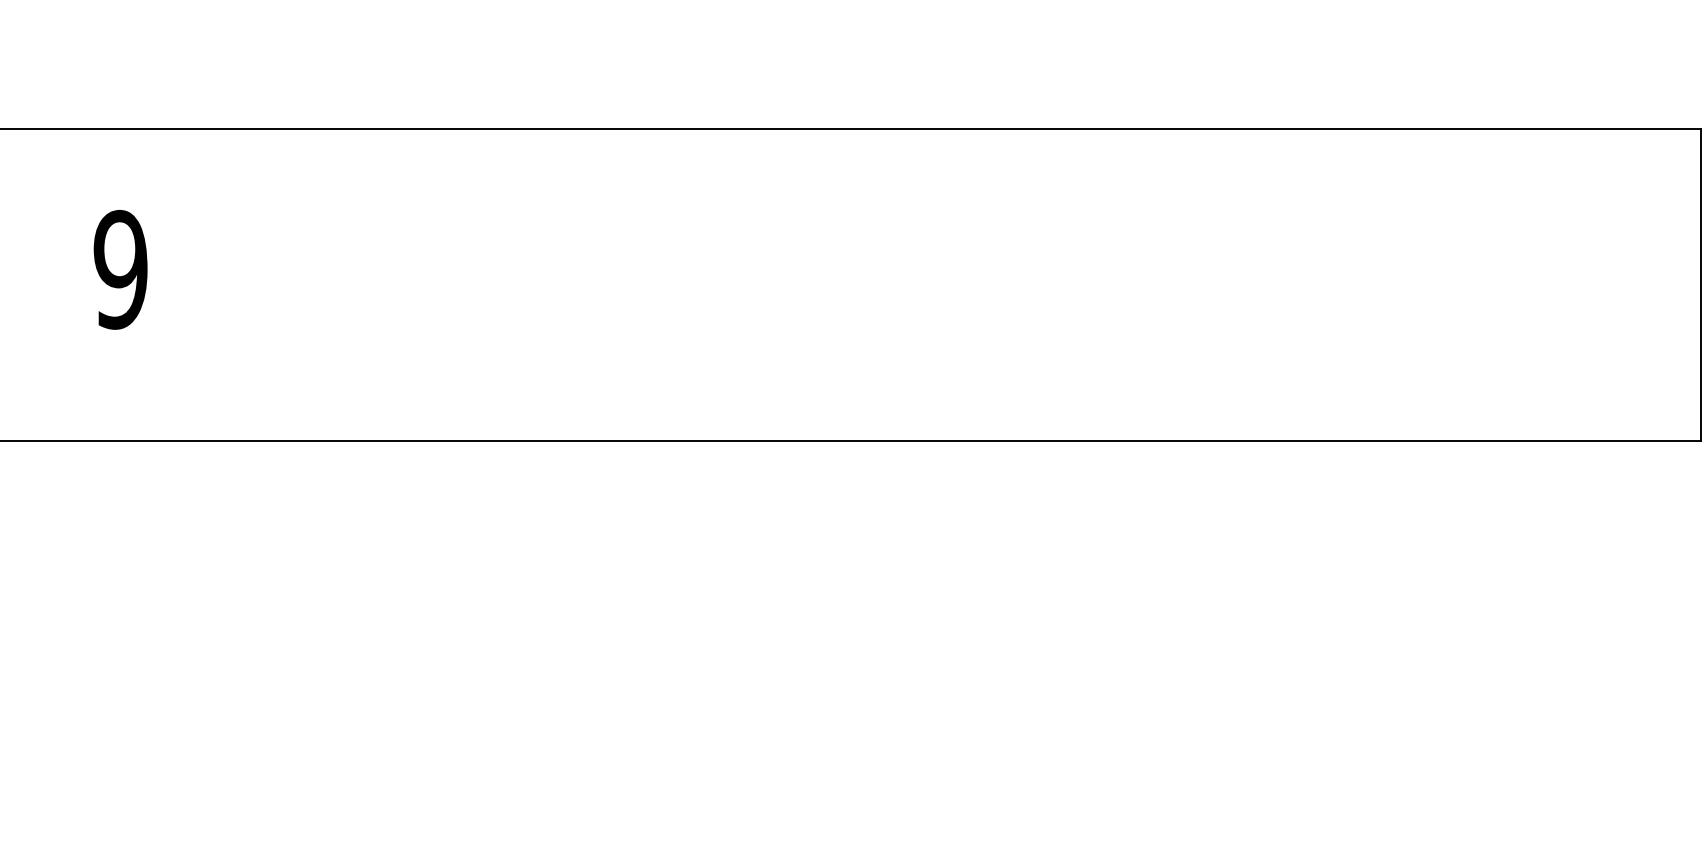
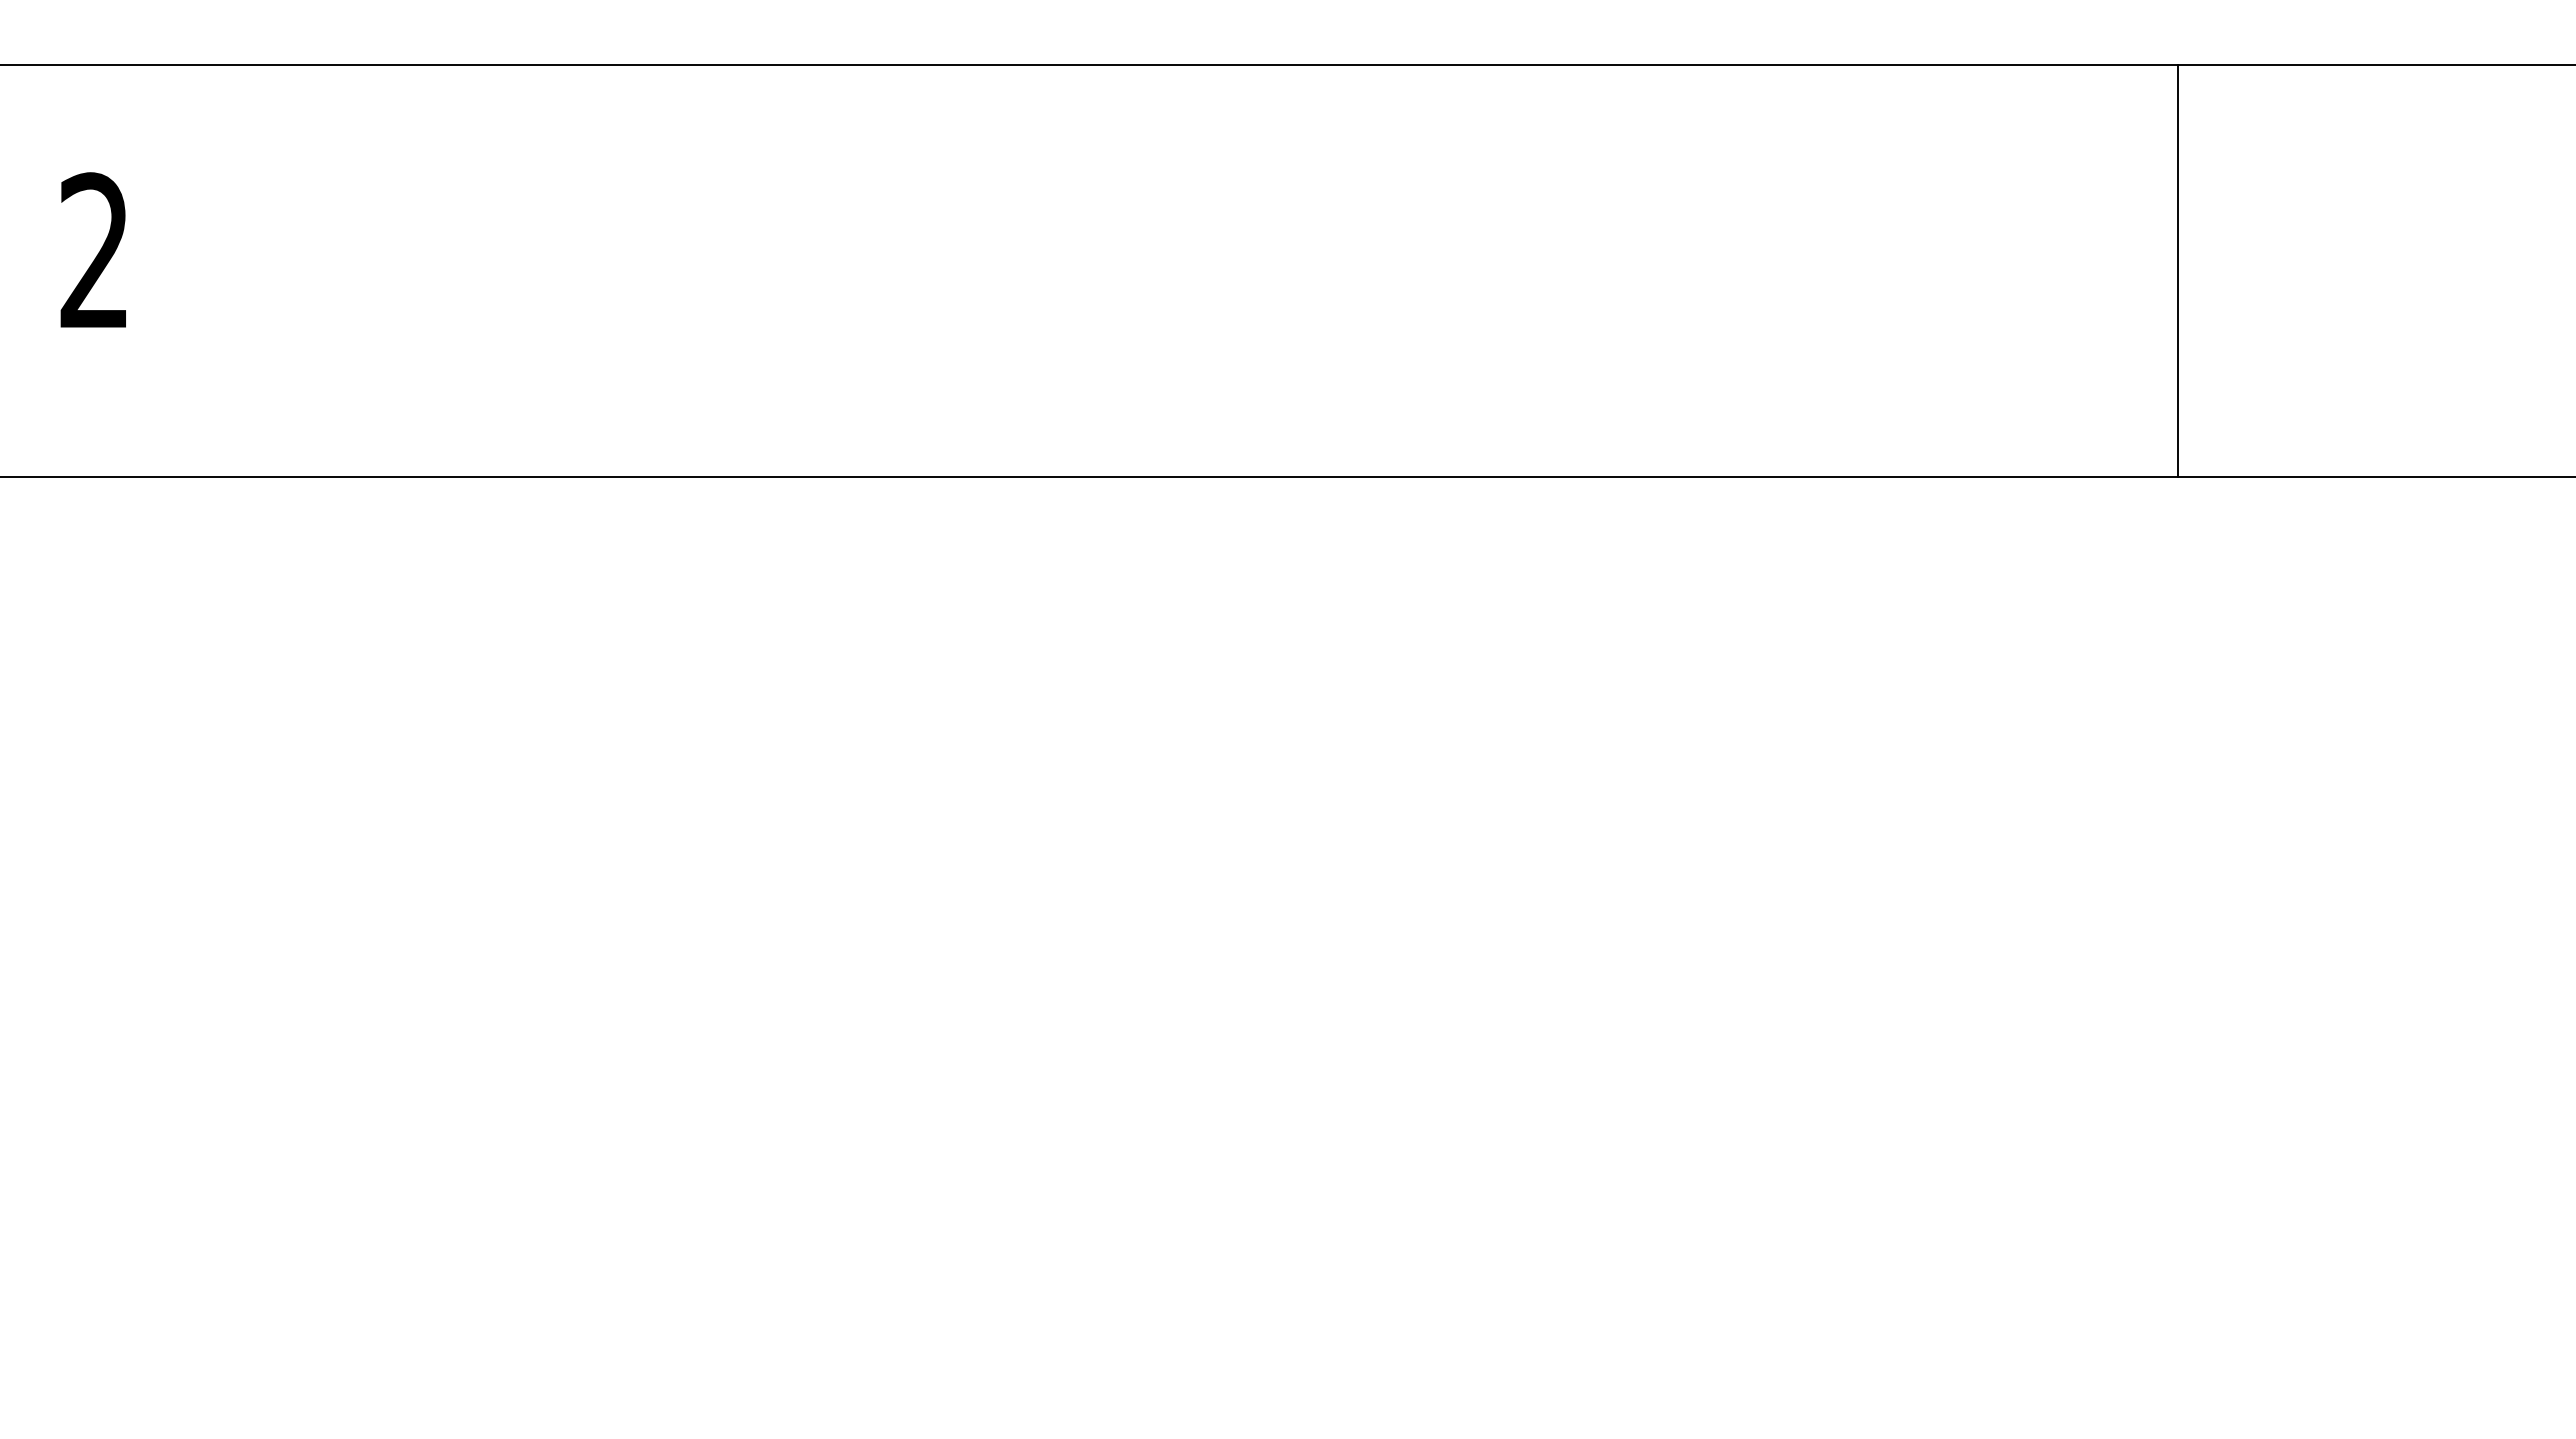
text: (120, 270) -> (94, 251), 9 -> 2

